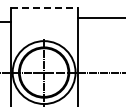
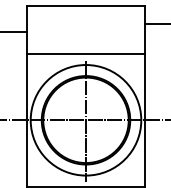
line: (44, 7) -> (86, 5), dashed -> solid
line: (43, 34) -> (84, 53), added

